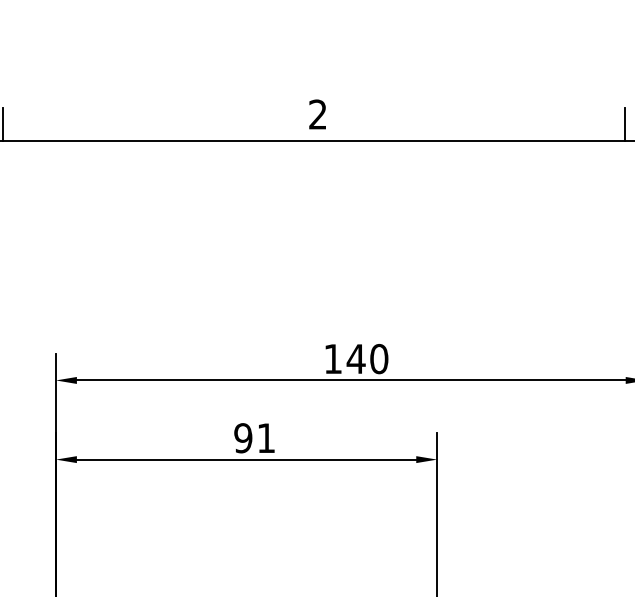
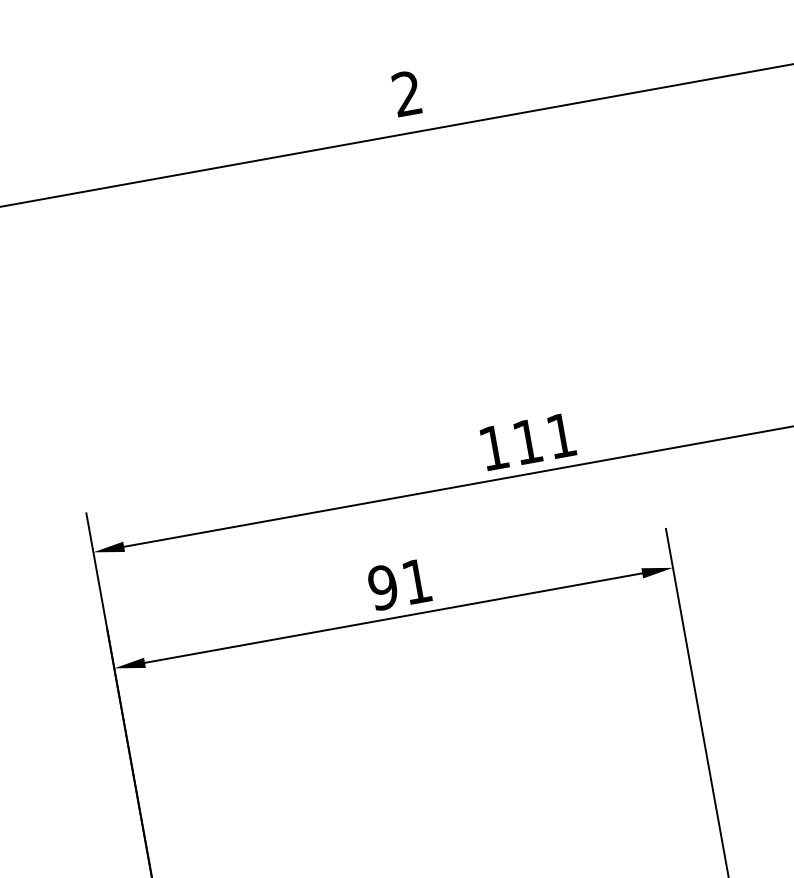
text: (367, 358) -> (544, 438), 140 -> 111

